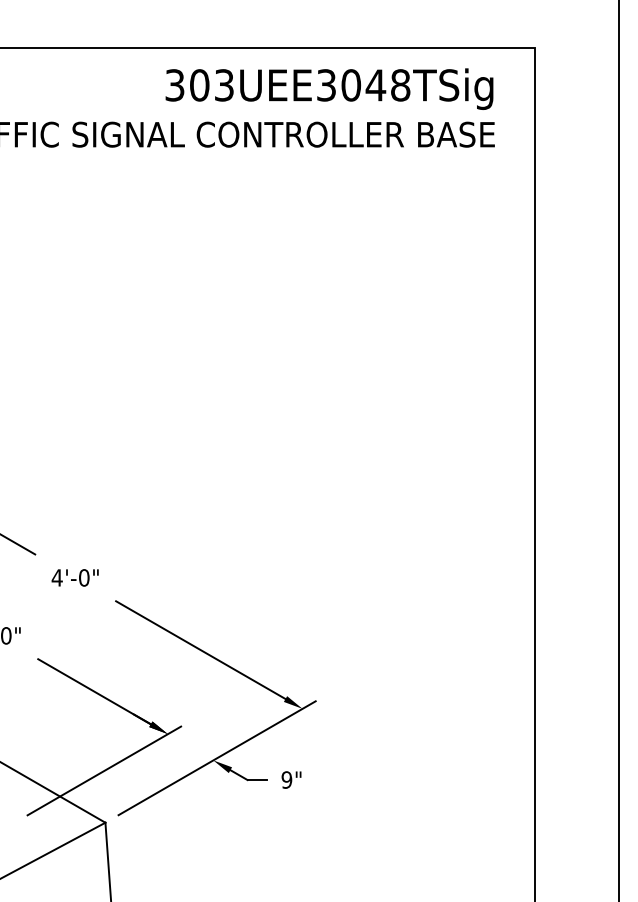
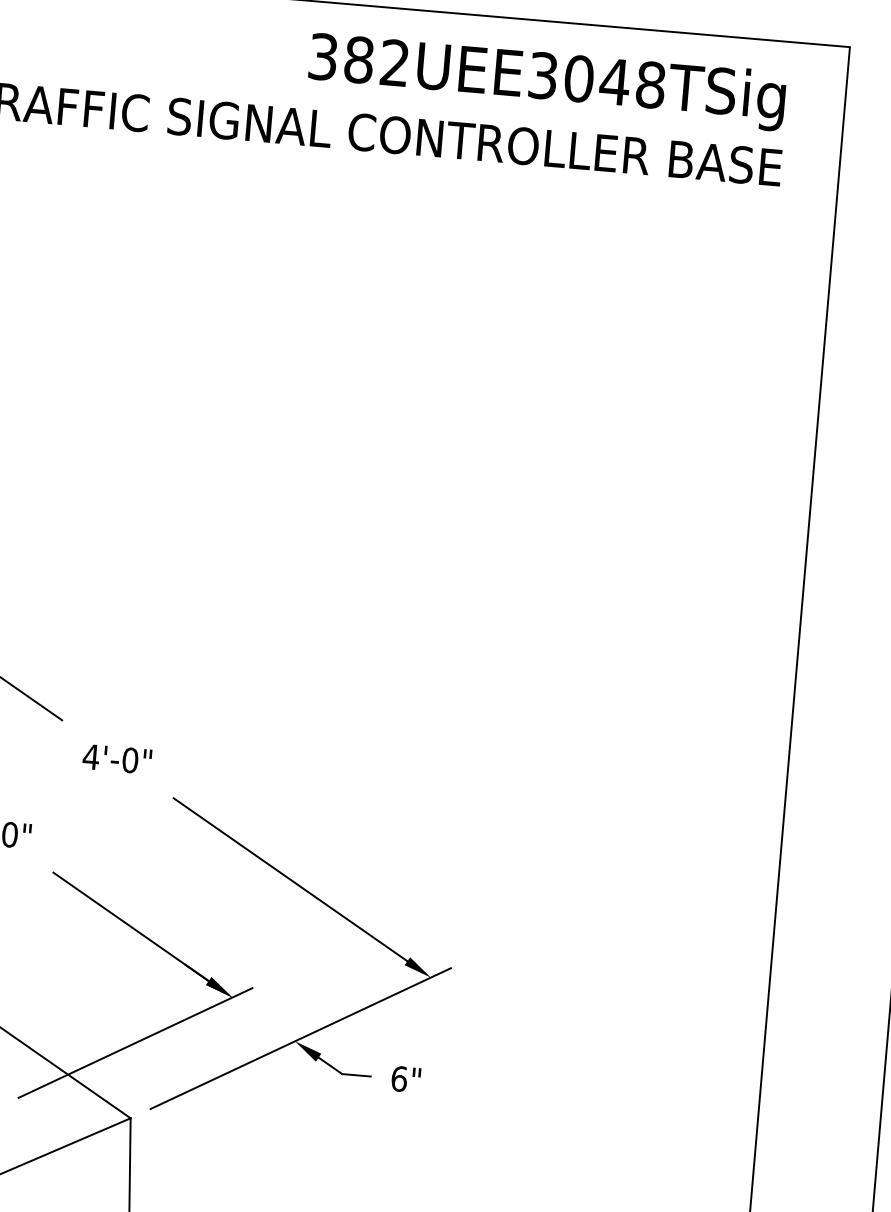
text: (211, 85) -> (376, 61), 303UEE3048TSig -> 382UEE3048TSig
text: (286, 779) -> (398, 1078), 9" -> 6"

